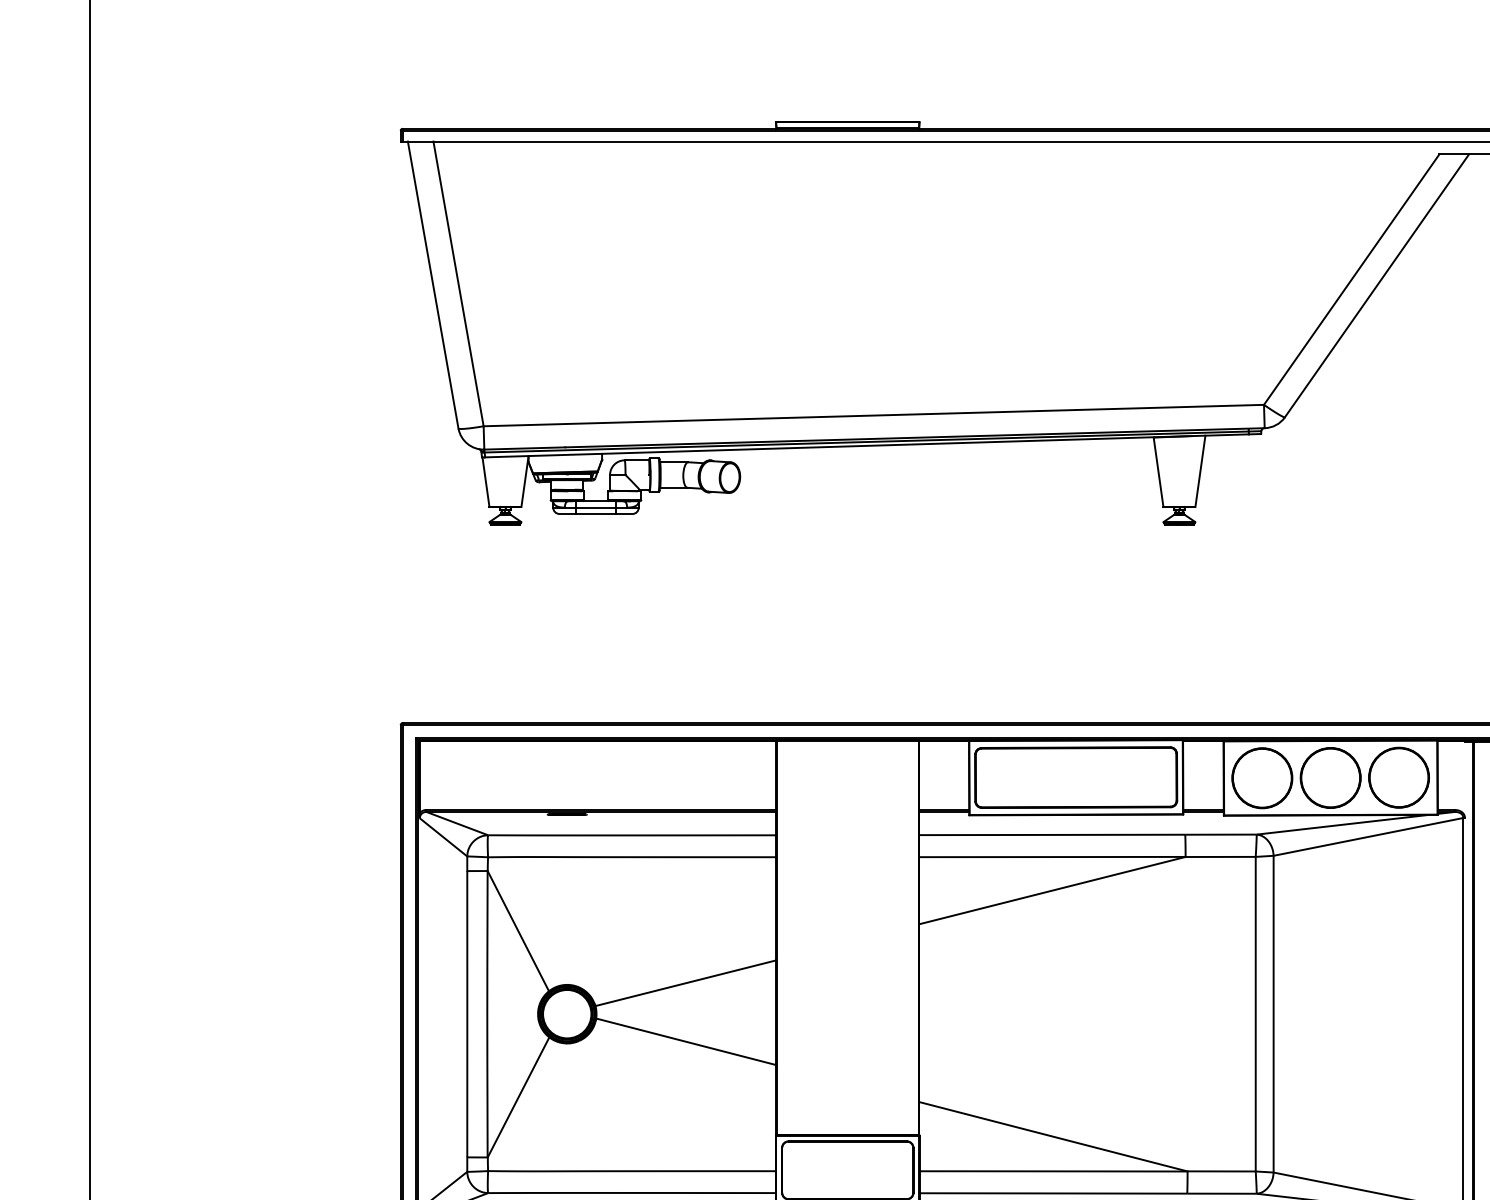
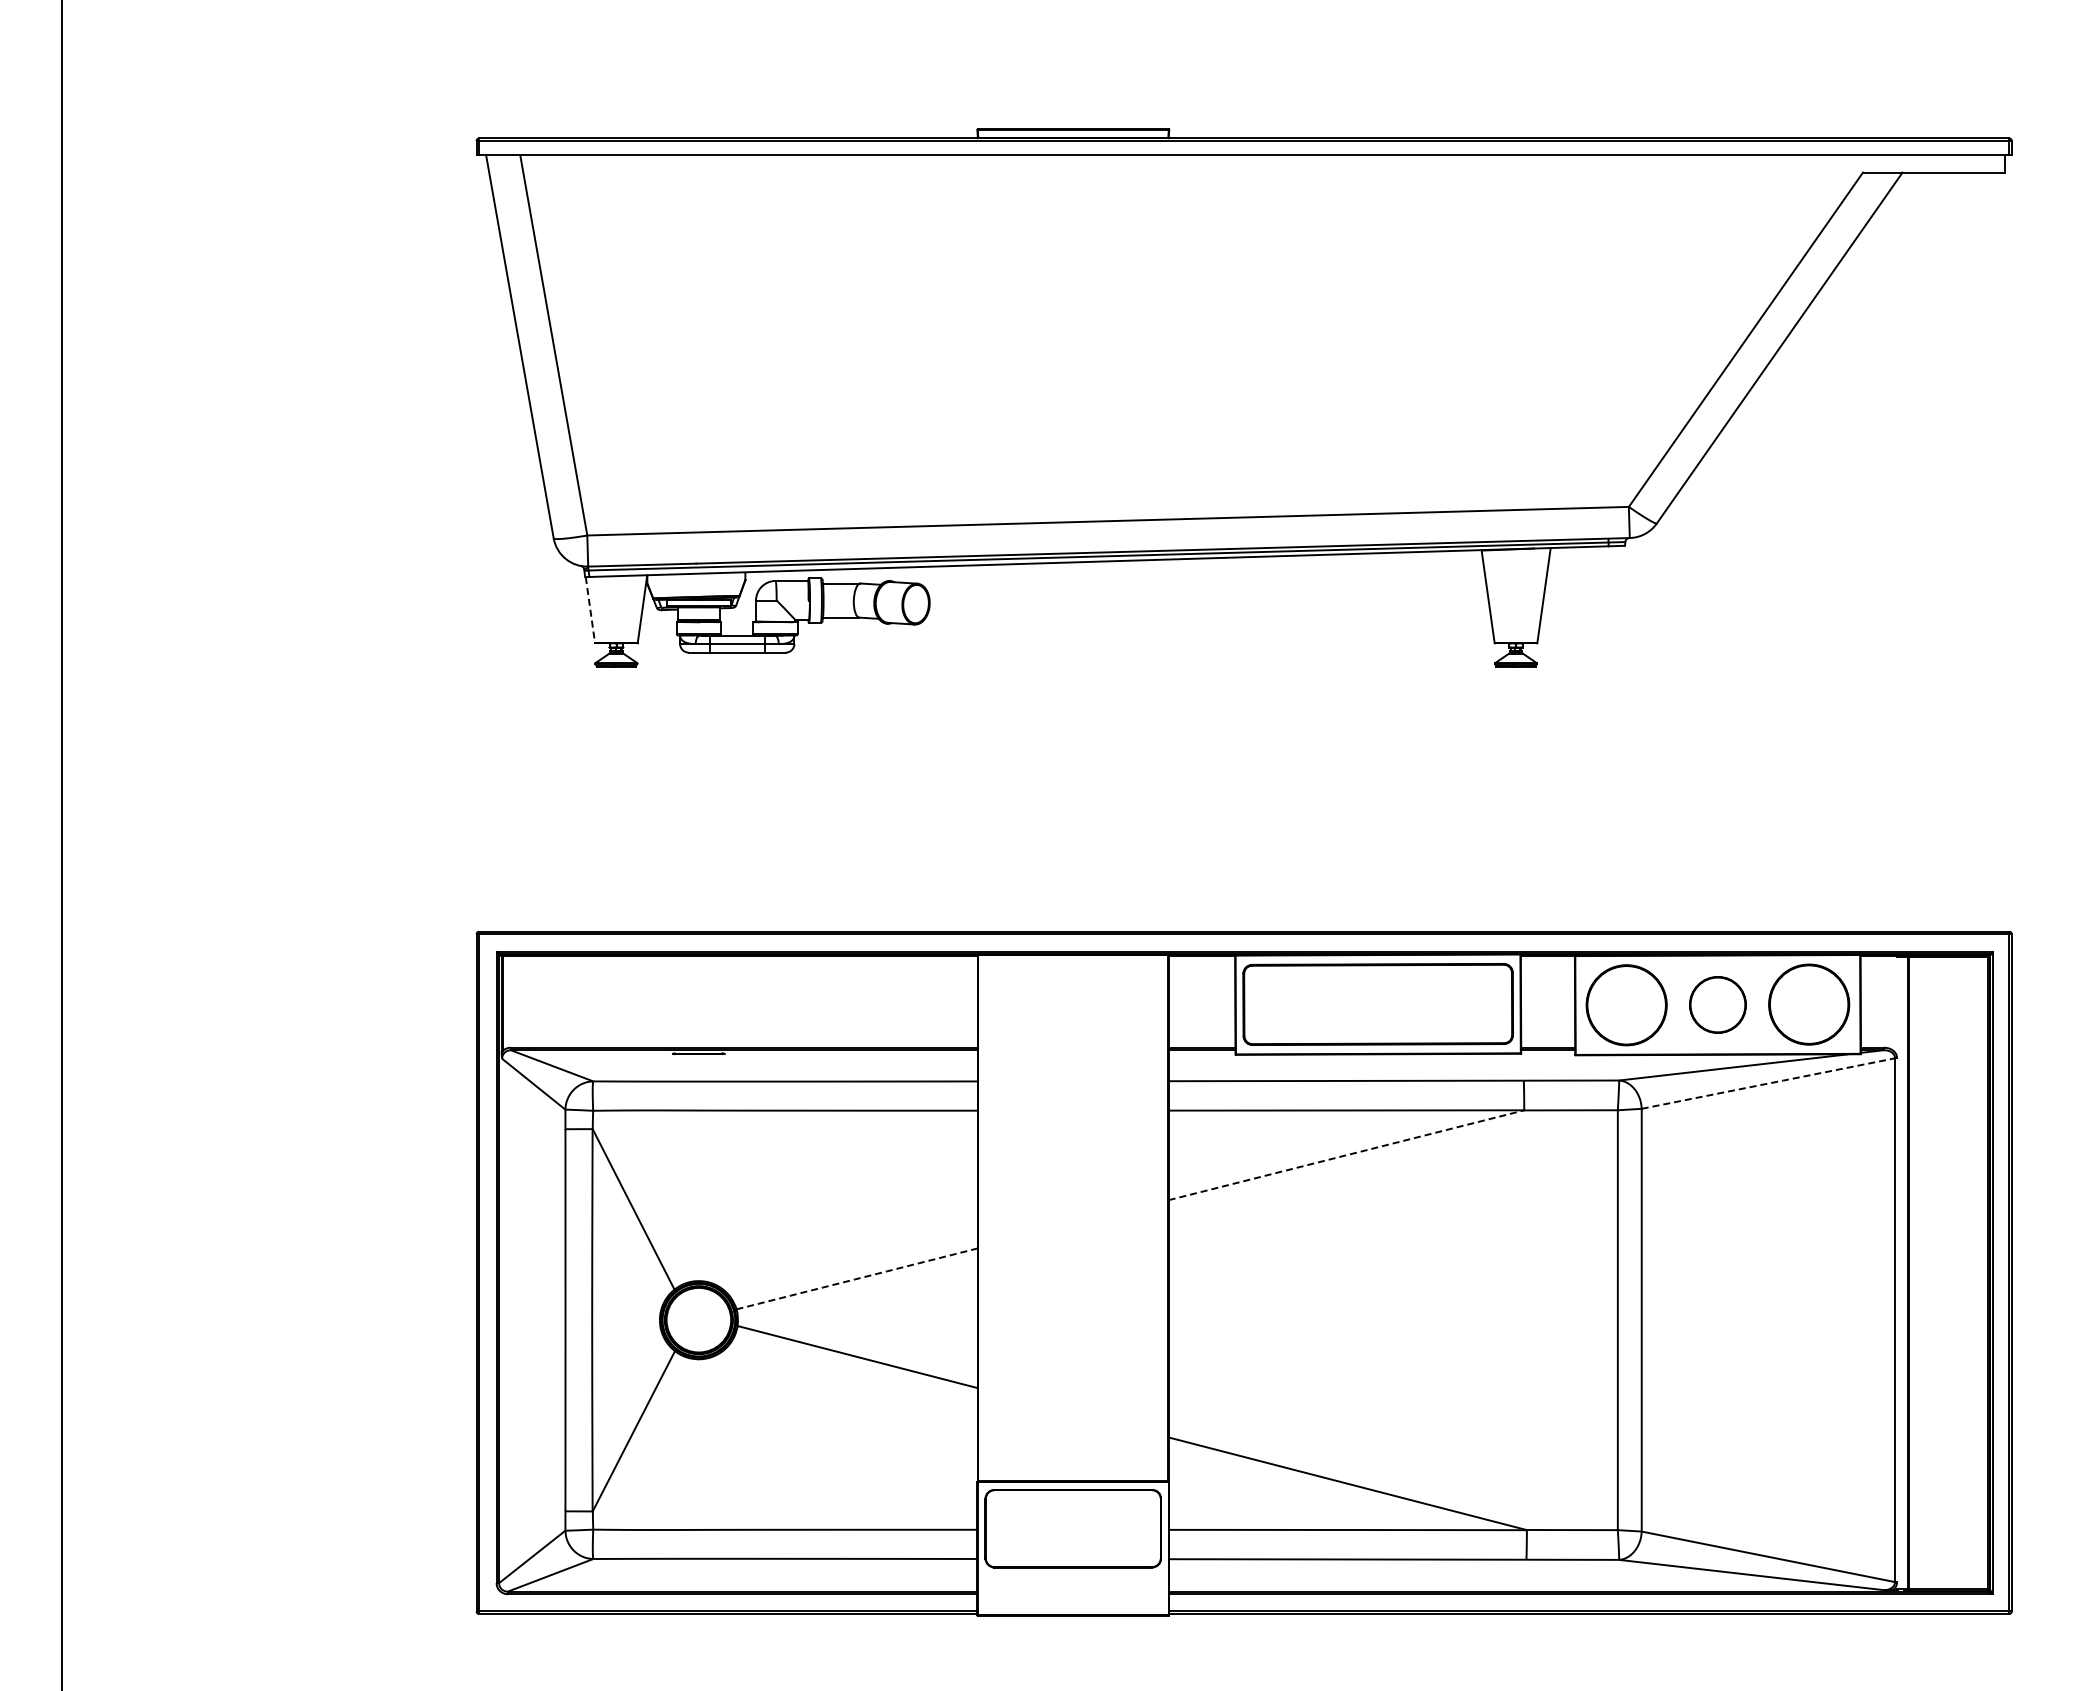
line: (486, 482) -> (590, 610), solid -> dashed
circle: (1330, 777) -> (1717, 1004), size x0.7
line: (1368, 836) -> (1768, 1083), solid -> dashed
line: (1052, 890) -> (1346, 1155), solid -> dashed
line: (686, 982) -> (857, 1278), solid -> dashed

